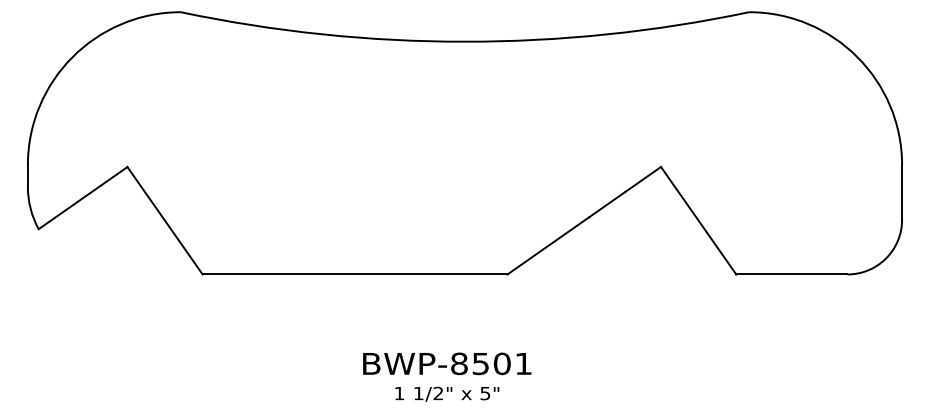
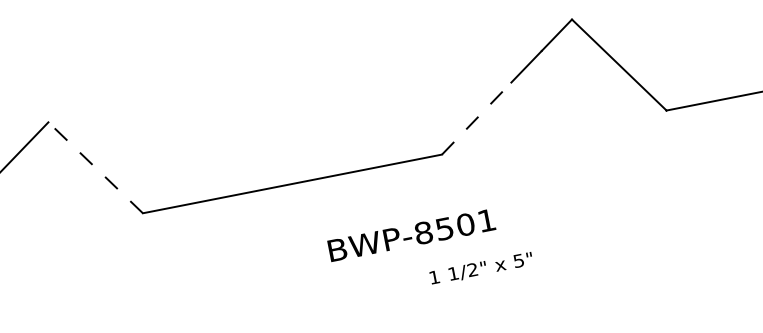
line: (165, 220) -> (96, 167), solid -> dashed
line: (548, 245) -> (476, 118), solid -> dashed
text: (447, 363) -> (411, 234), moved
text: (447, 393) -> (481, 268), moved

